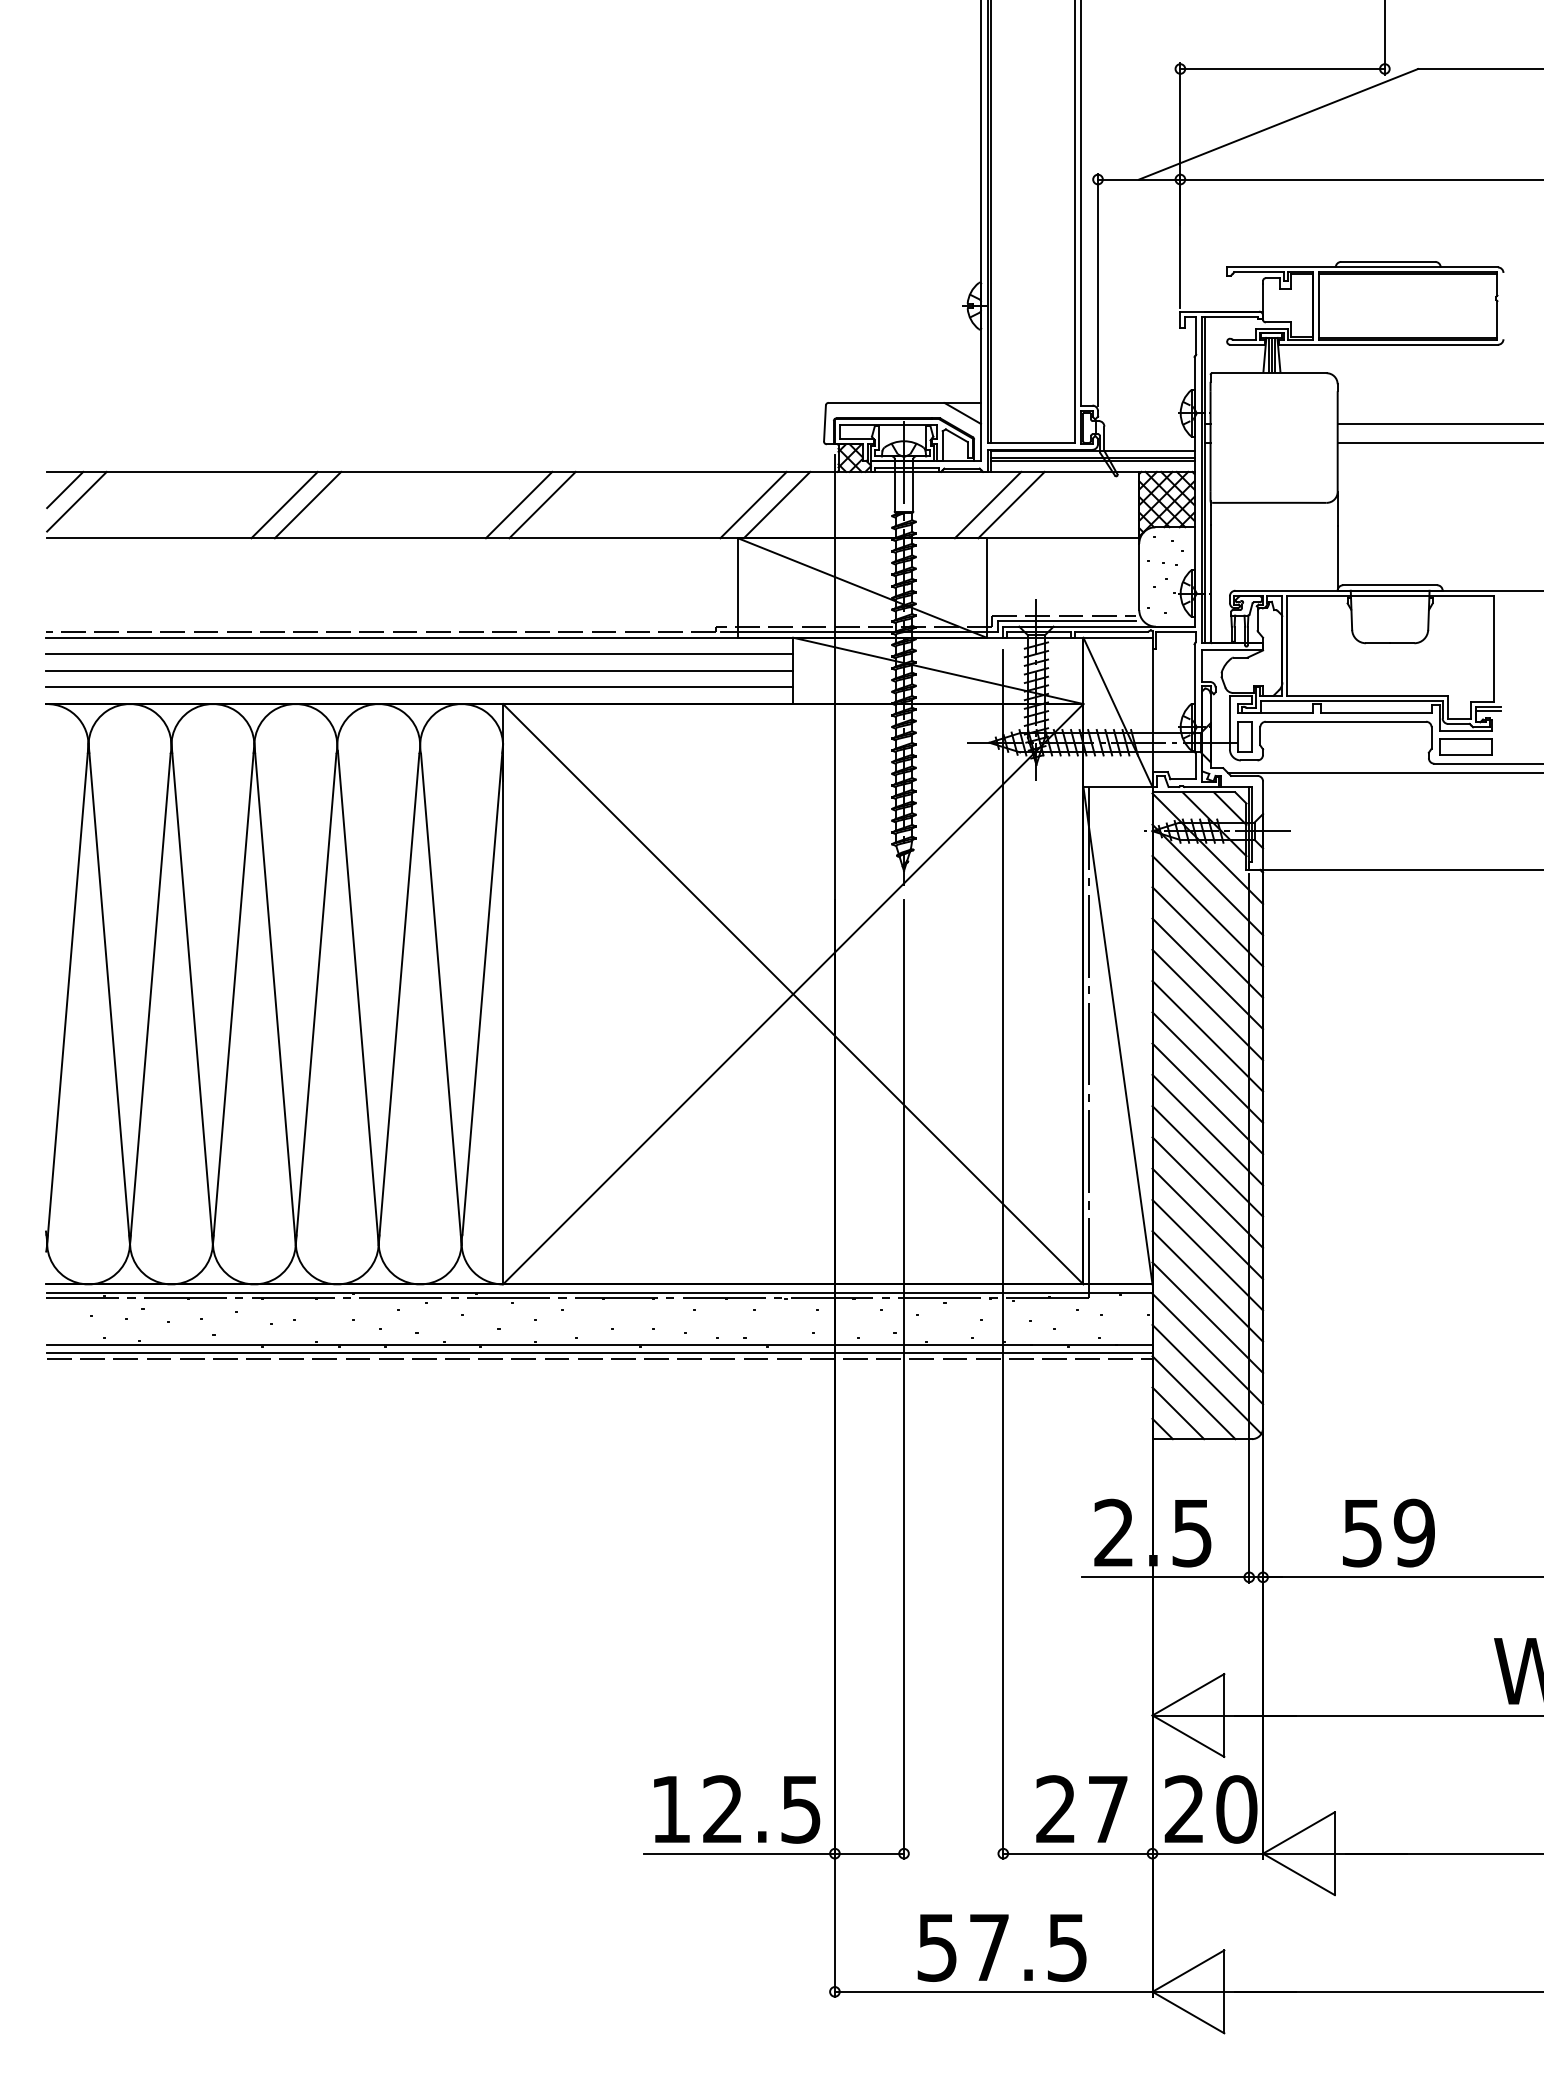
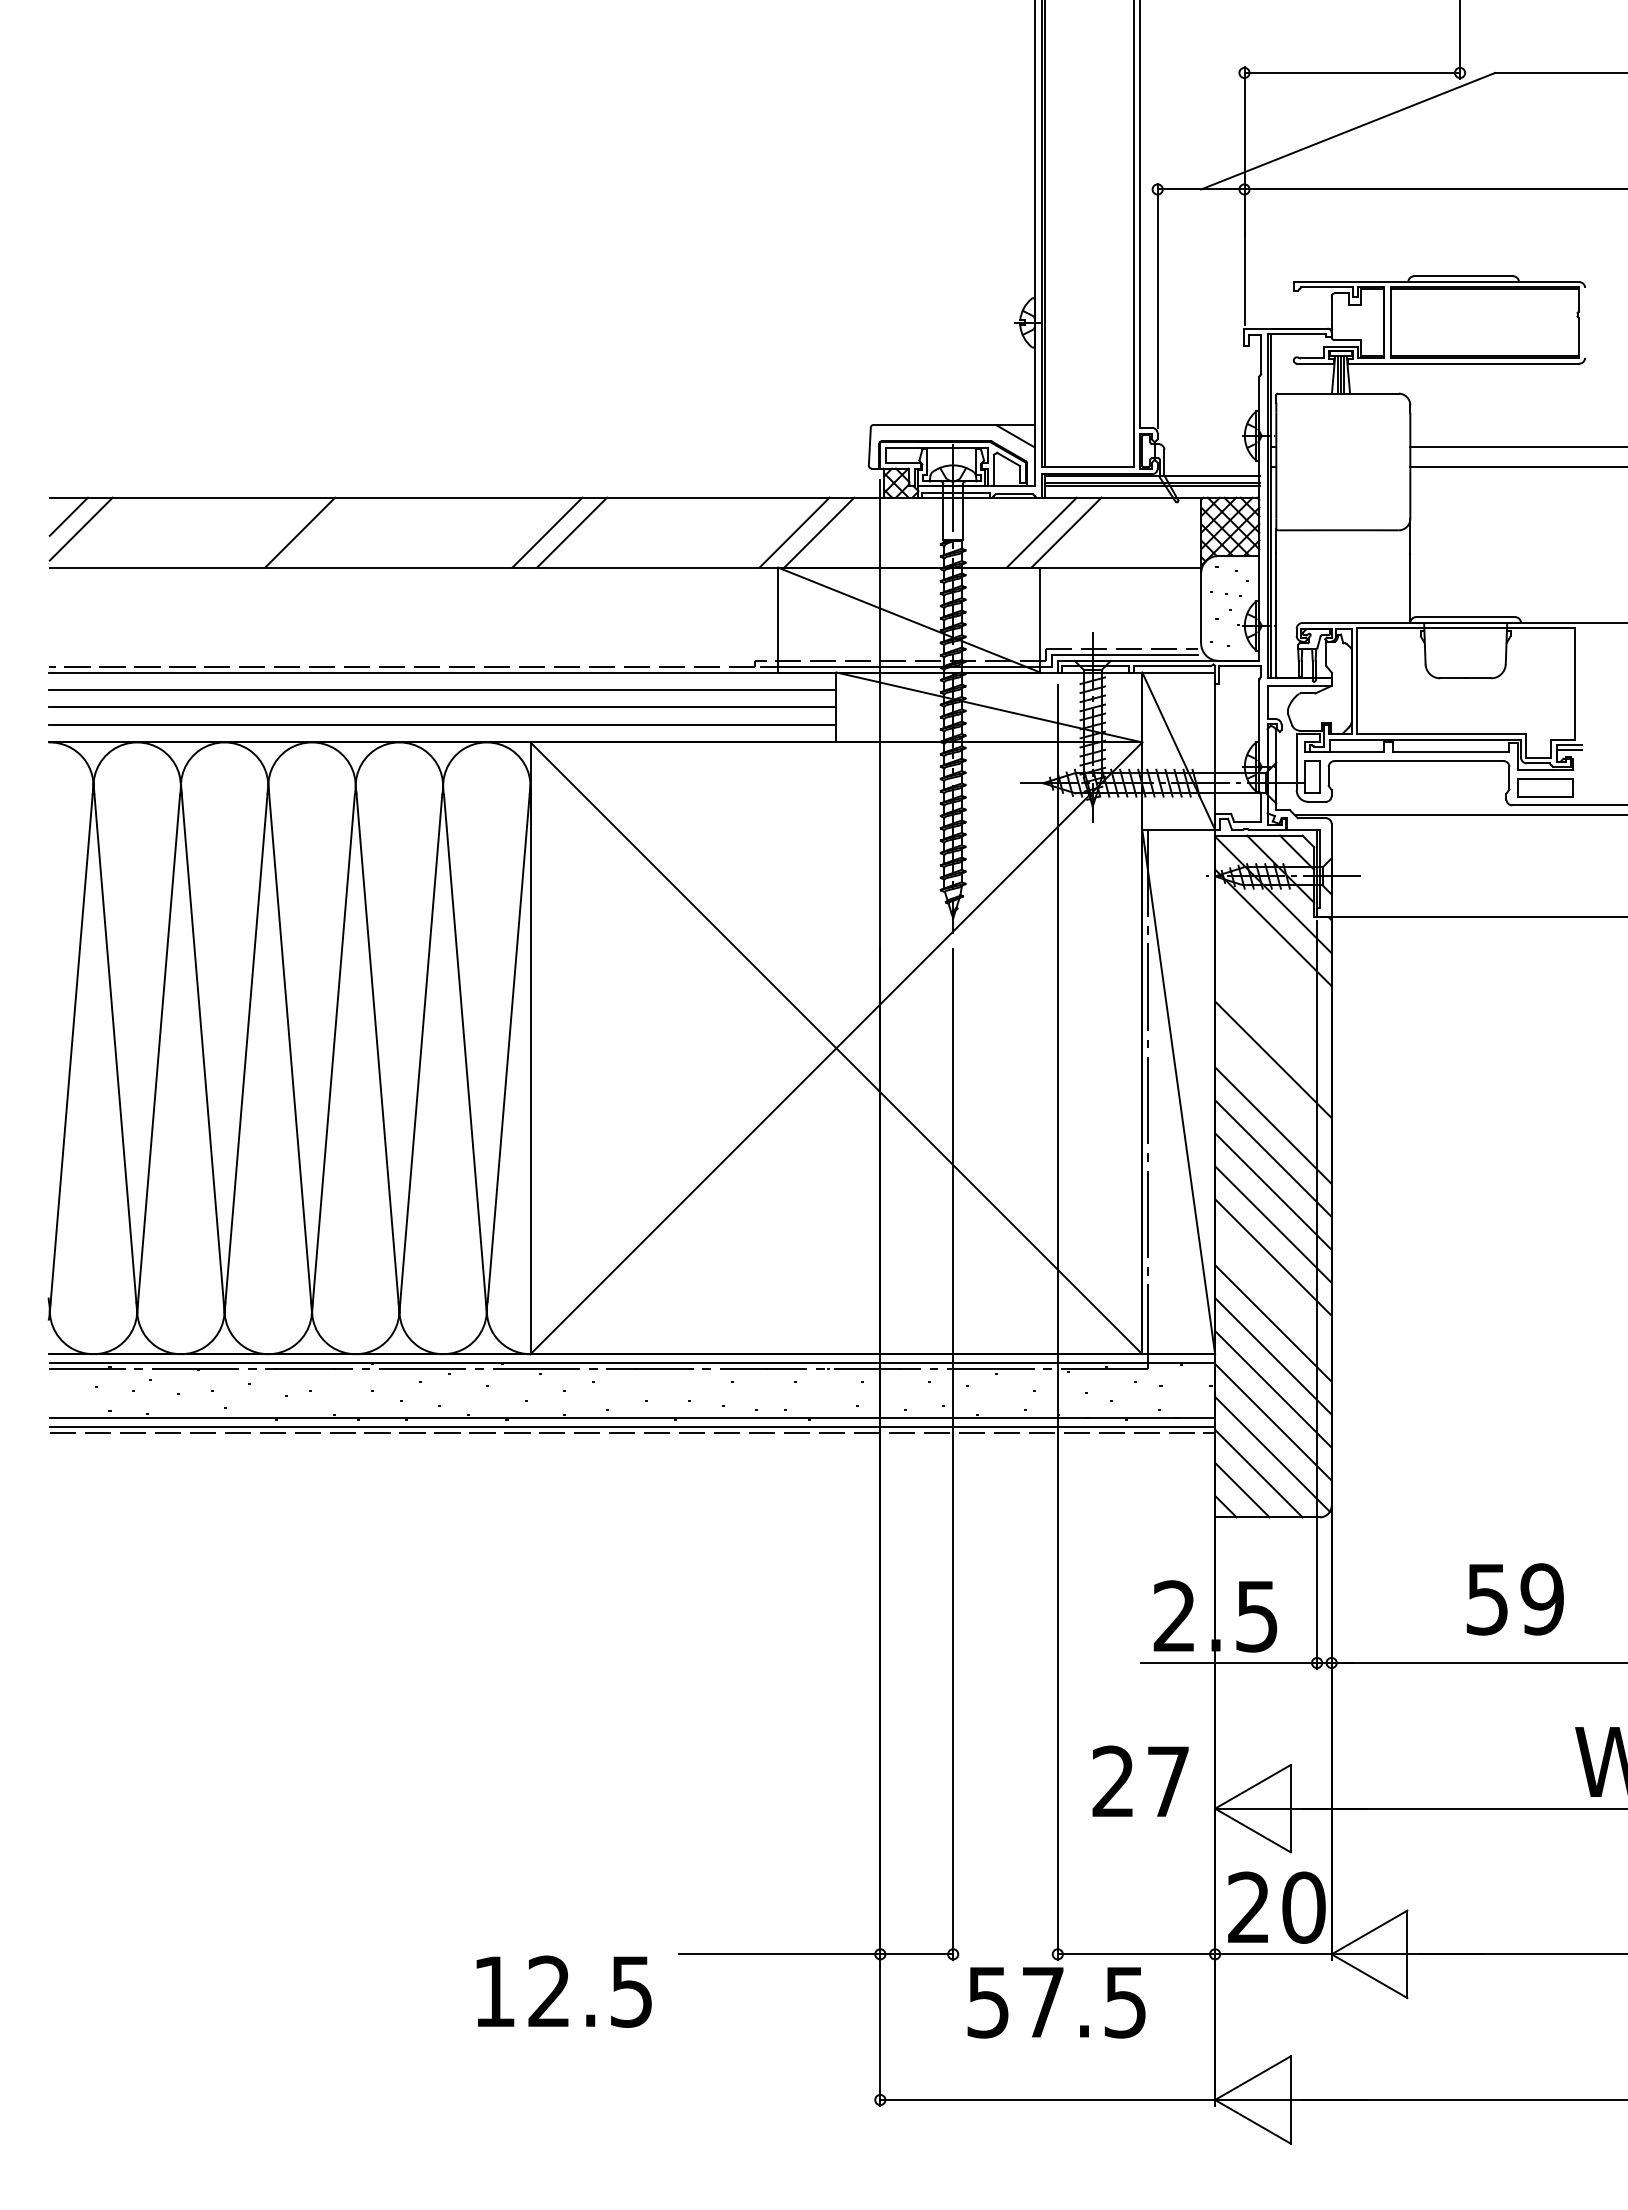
line: (307, 504) -> (324, 532), removed
line: (1207, 910) -> (1273, 960), removed
line: (1207, 942) -> (1273, 993), removed
line: (1207, 973) -> (1273, 1026), removed
line: (1207, 1036) -> (1273, 1092), removed
line: (1207, 1223) -> (1273, 1290), removed
text: (1389, 1533) -> (1515, 1599), moved
text: (1081, 1808) -> (1140, 1780), moved
text: (736, 1809) -> (563, 1991), moved
text: (1002, 1947) -> (1056, 2002), moved

